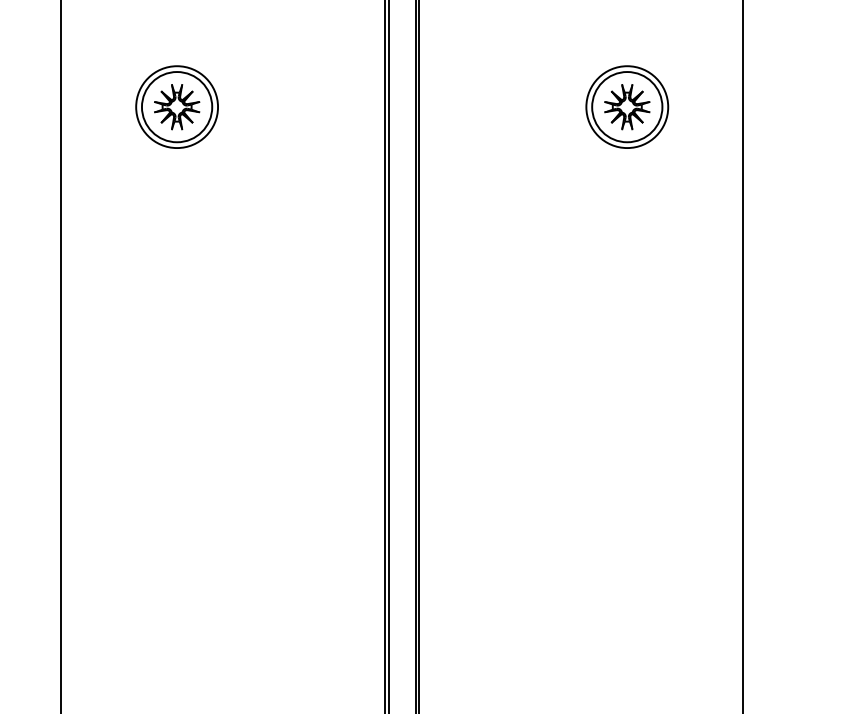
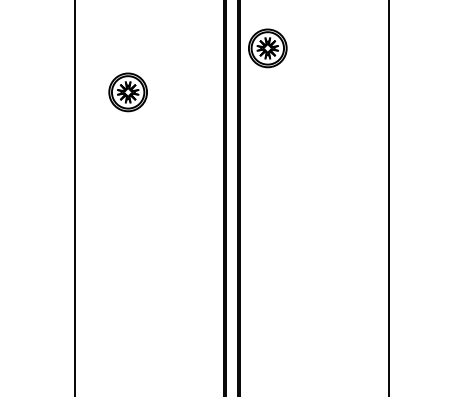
part: (175, 107) -> (127, 92), moved
part: (626, 107) -> (267, 48), moved

